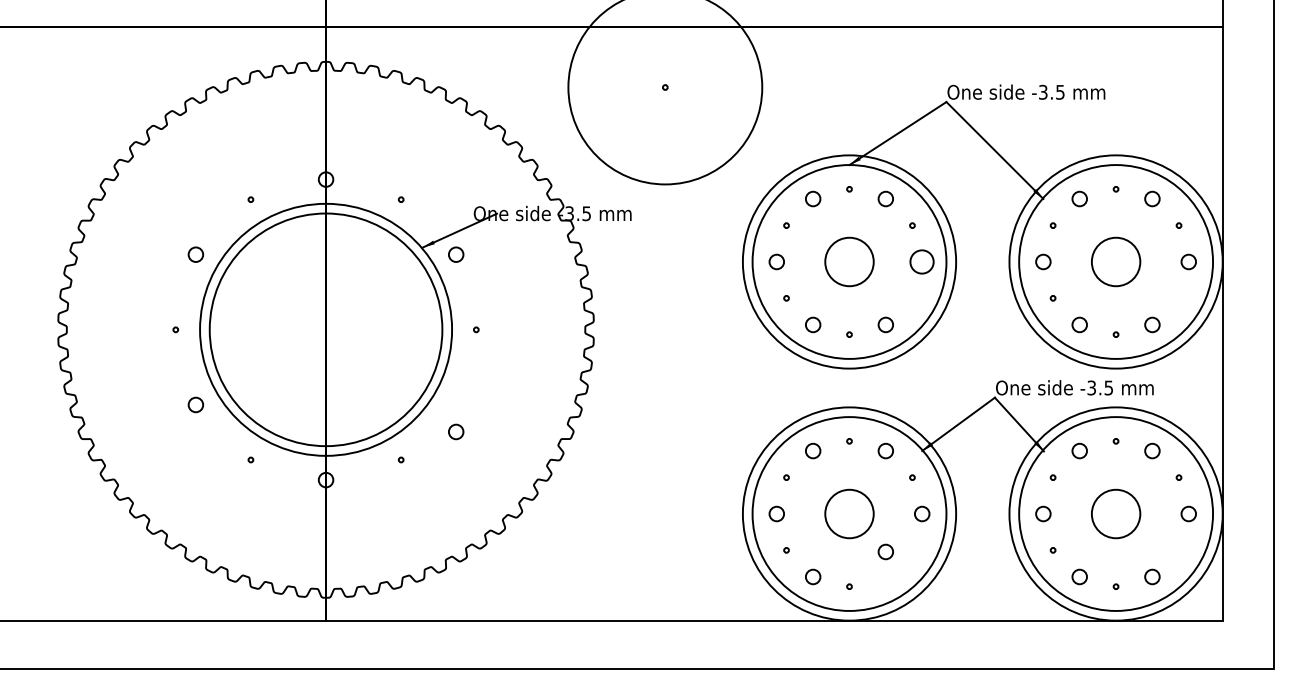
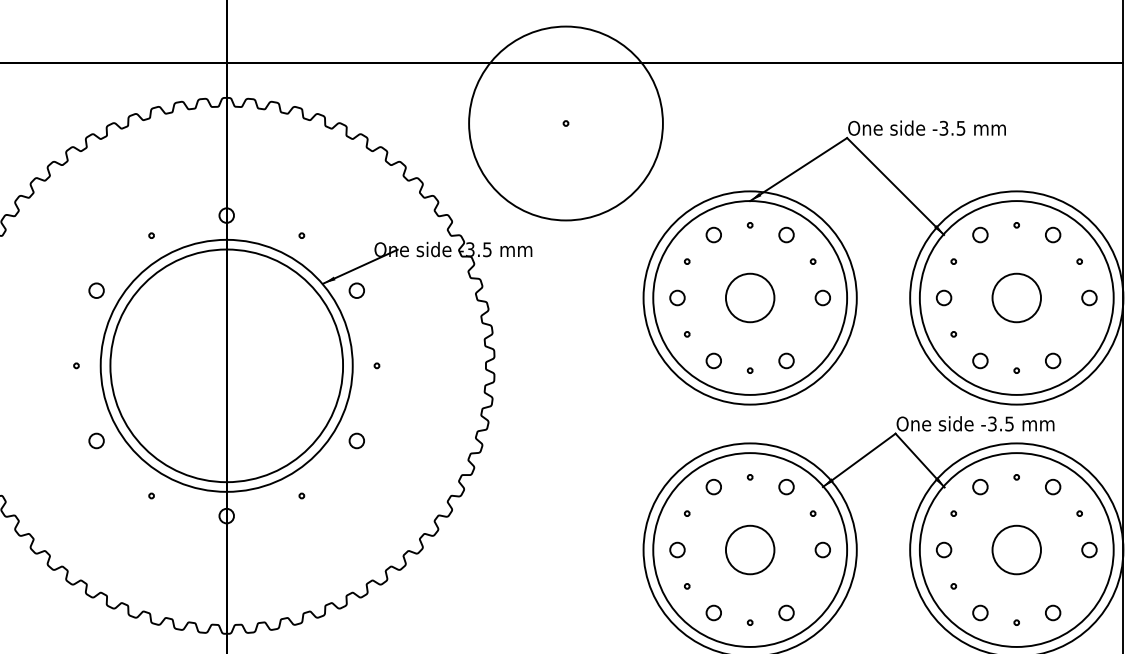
circle: (922, 261) -> (823, 297), size x0.62
circle: (456, 431) -> (357, 440), moved
circle: (885, 551) -> (786, 612), moved

